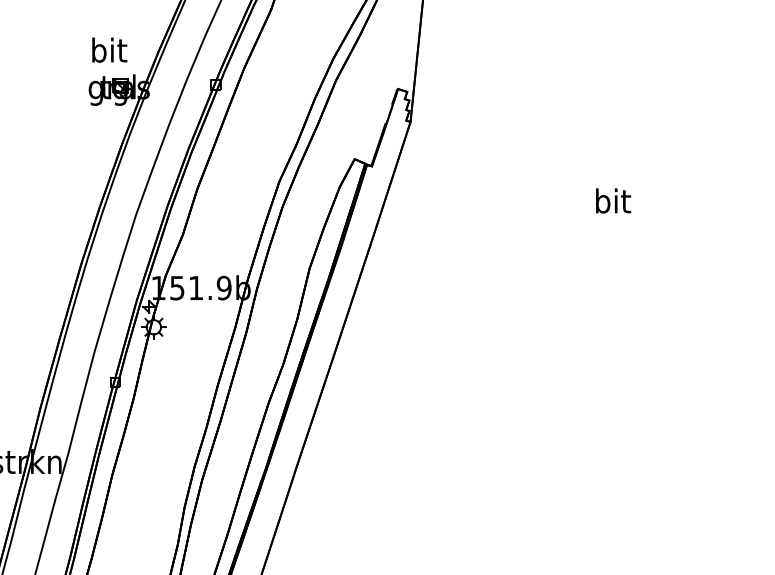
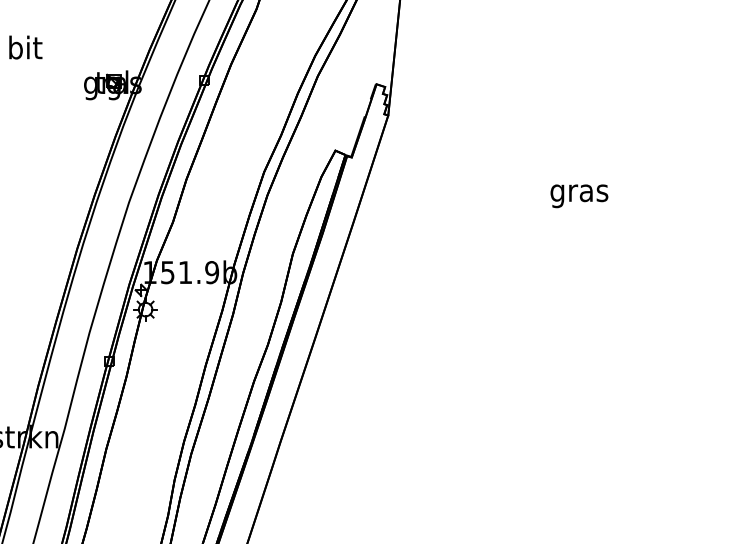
text: (109, 50) -> (25, 47), moved
text: (612, 204) -> (579, 193), bit -> gras

